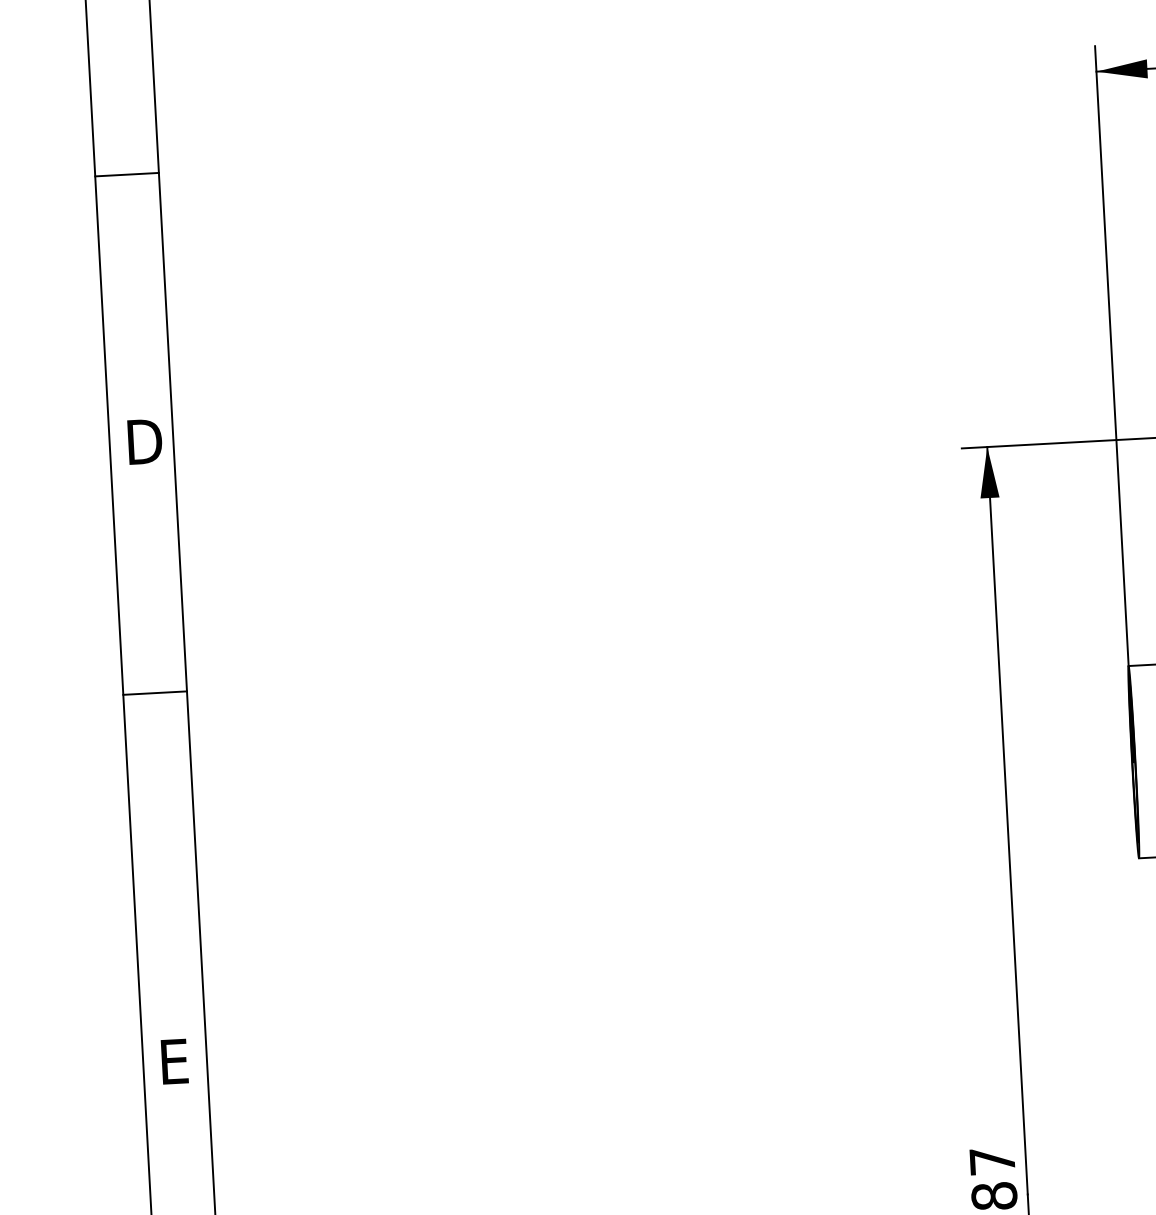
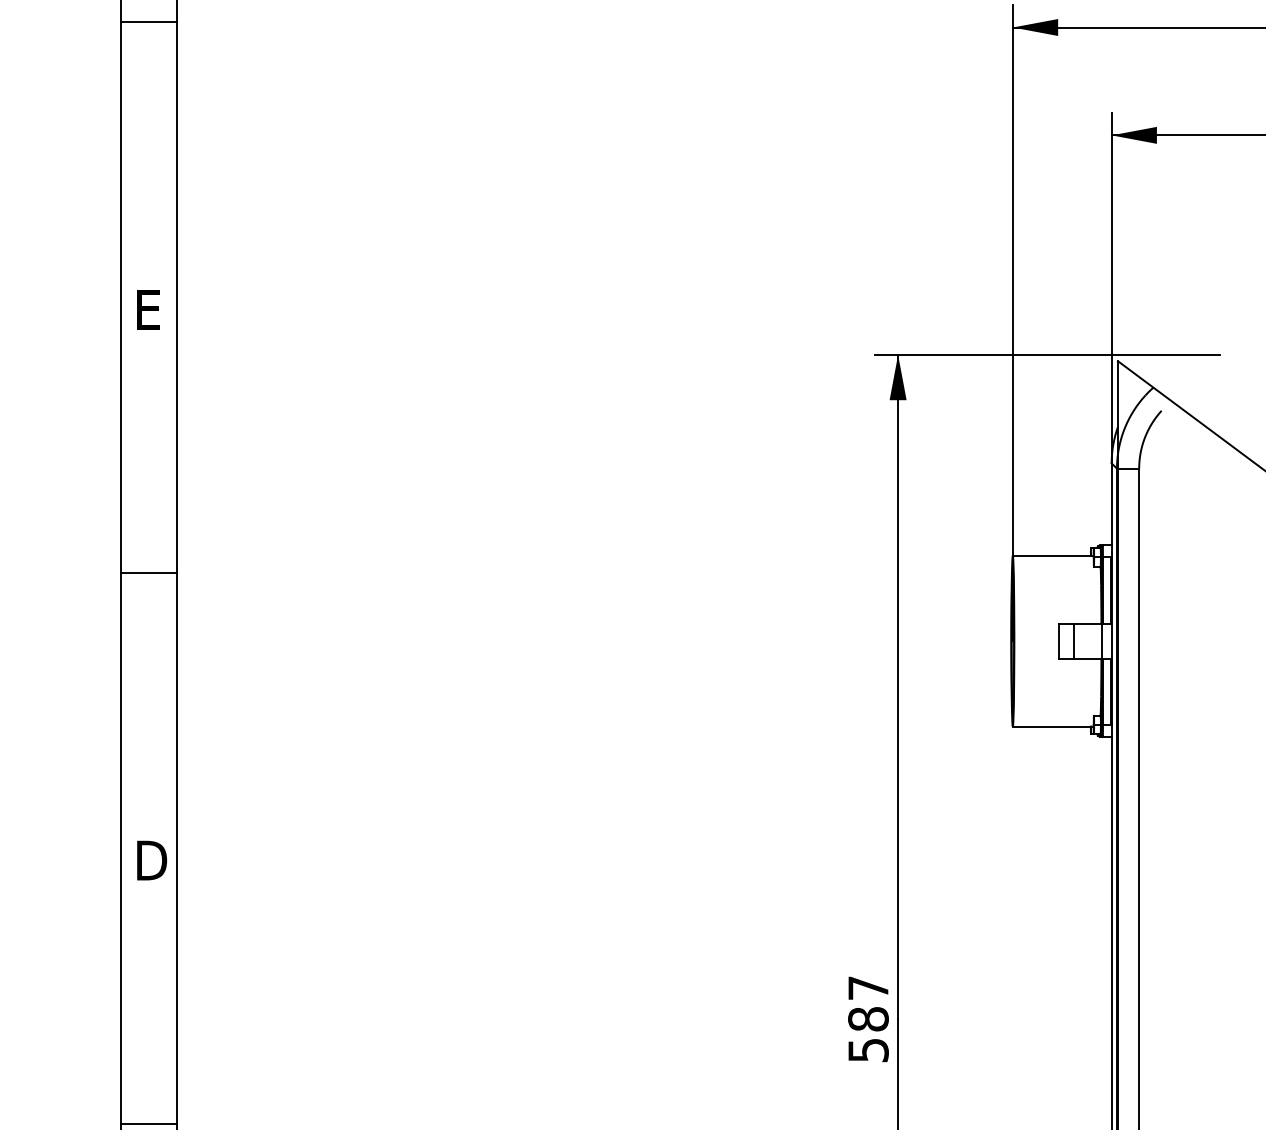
line: (126, 174) -> (148, 22), moved
text: (145, 441) -> (152, 309), D -> E
line: (154, 693) -> (148, 573), moved
text: (179, 1061) -> (152, 860), E -> D

